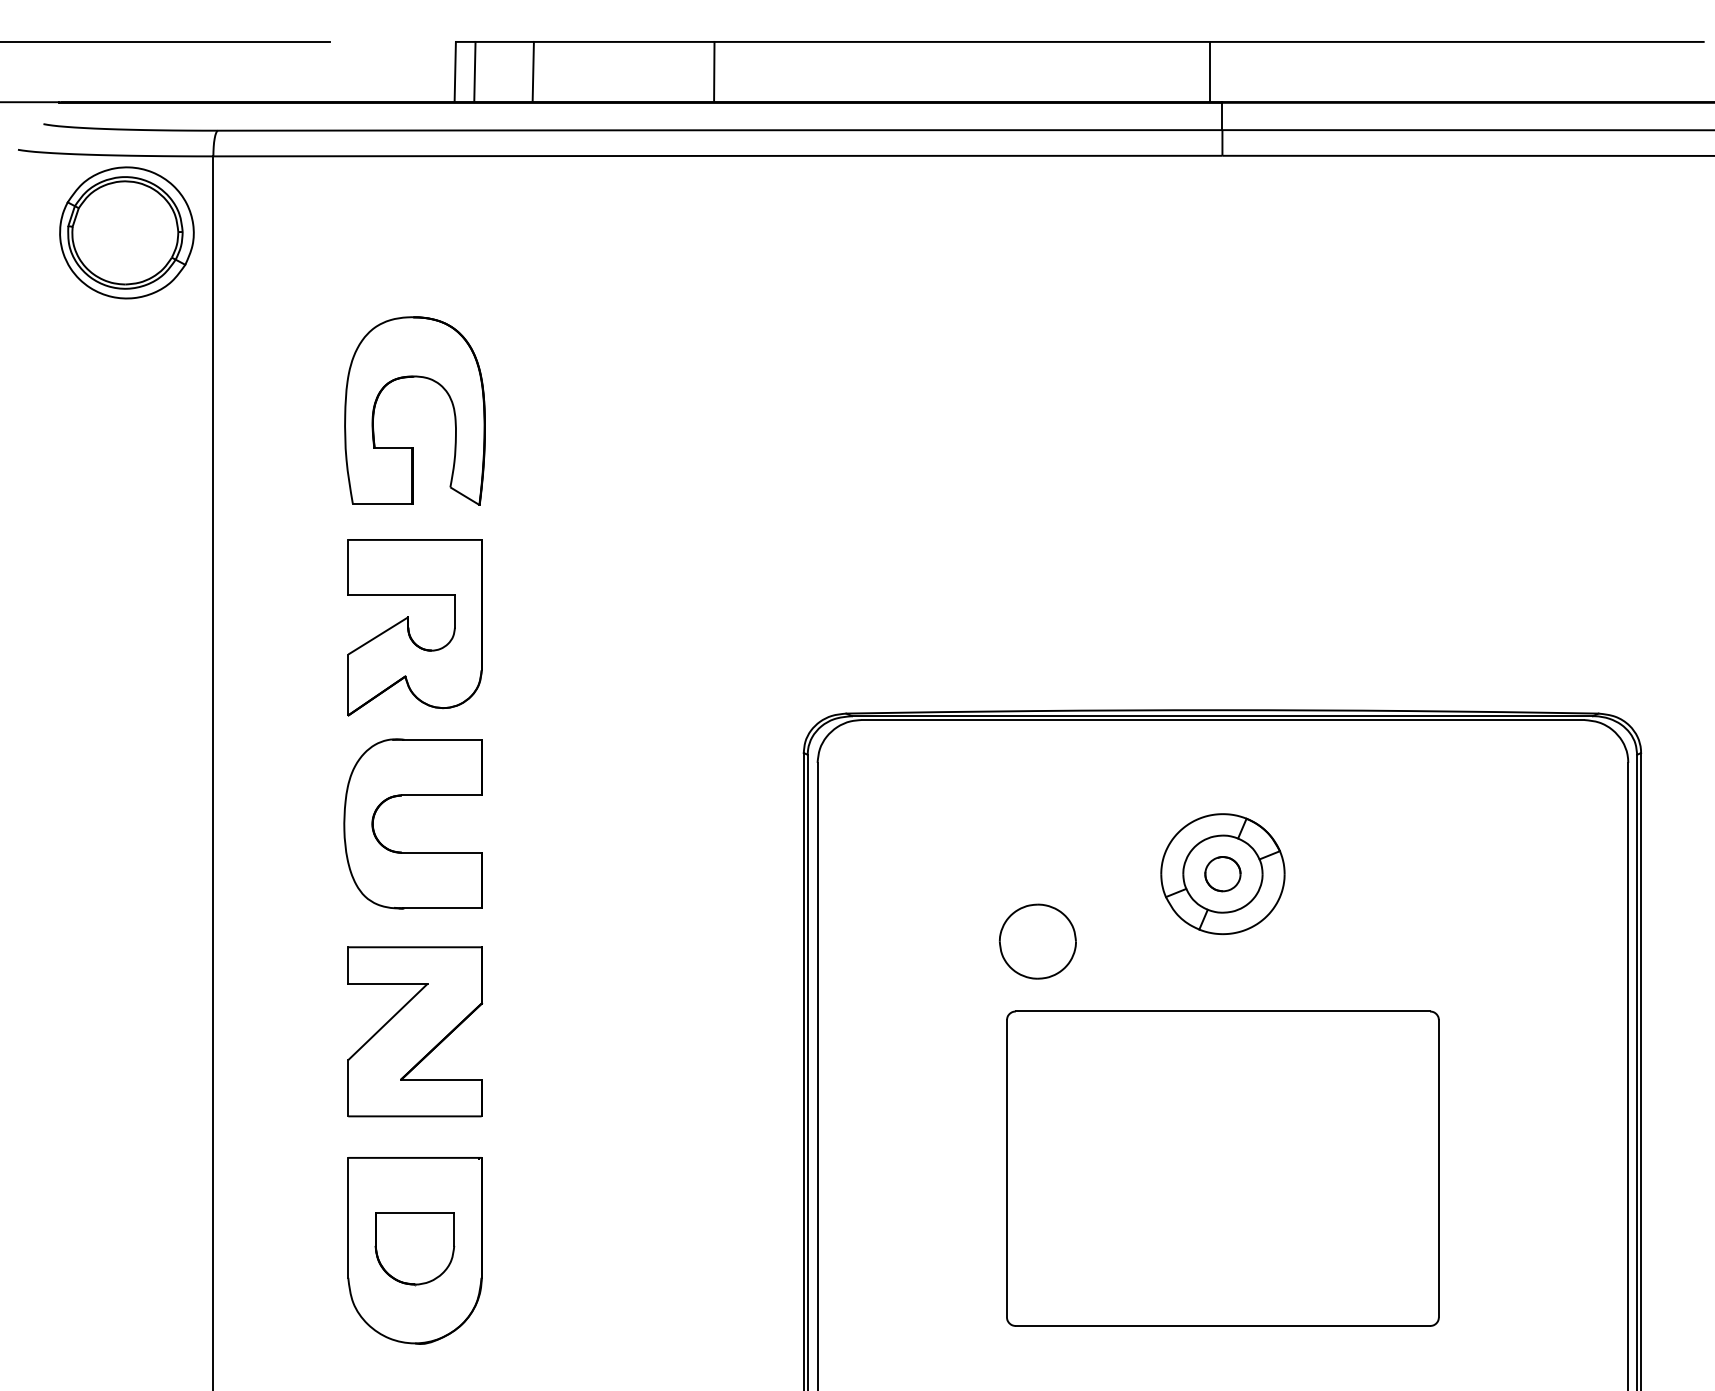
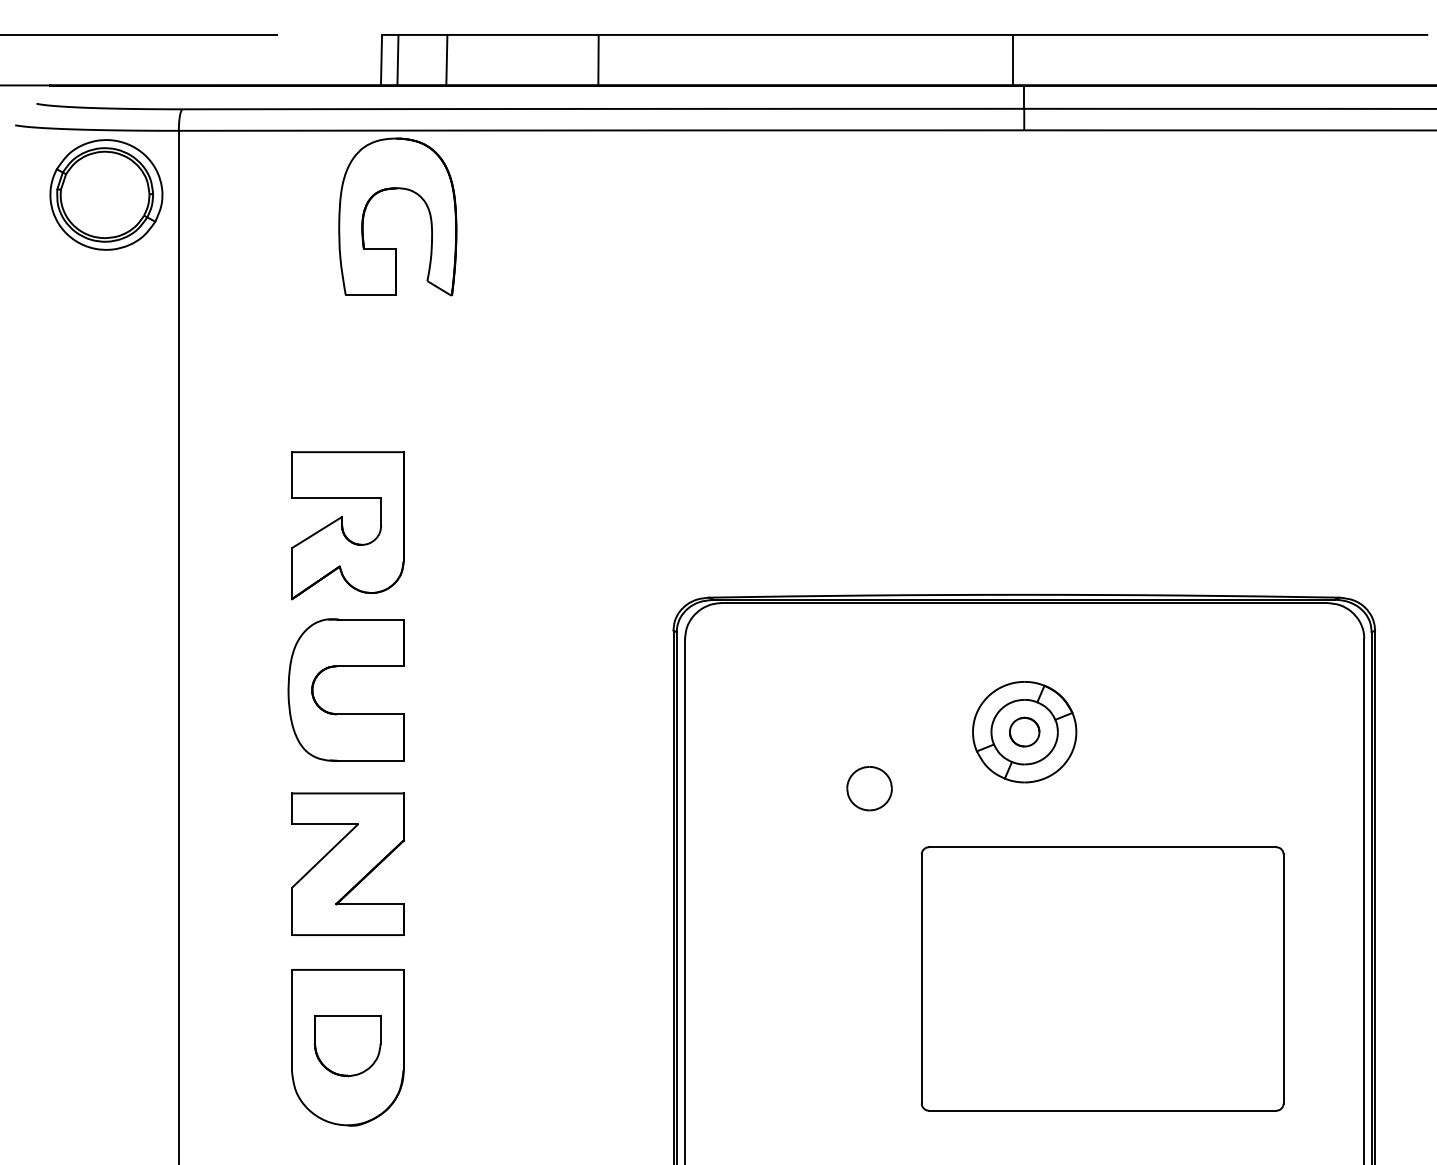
part: (414, 378) -> (397, 189), moved
part: (1037, 941) -> (869, 788), size x0.7
part: (1222, 1168) -> (1102, 978), moved

